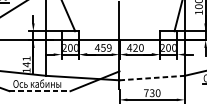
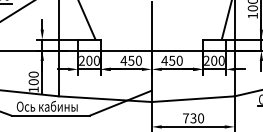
text: (109, 47) -> (138, 60), 459 -> 450
text: (135, 47) -> (172, 60), 420 -> 450
text: (26, 61) -> (33, 78), 141 -> 100
line: (152, 78) -> (193, 99), dashed -> solid
line: (39, 90) -> (50, 115), dashed -> solid

